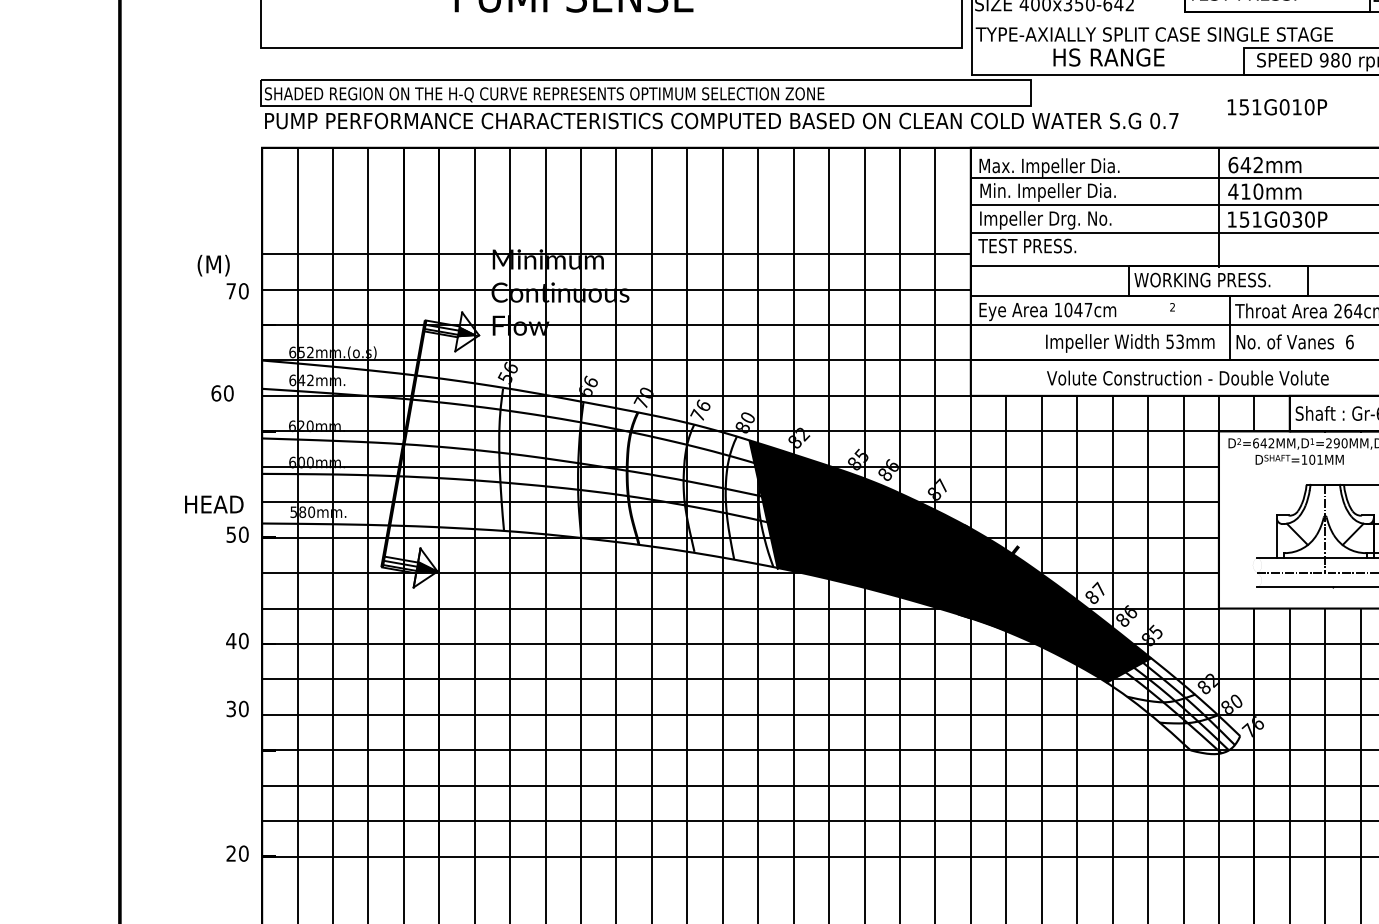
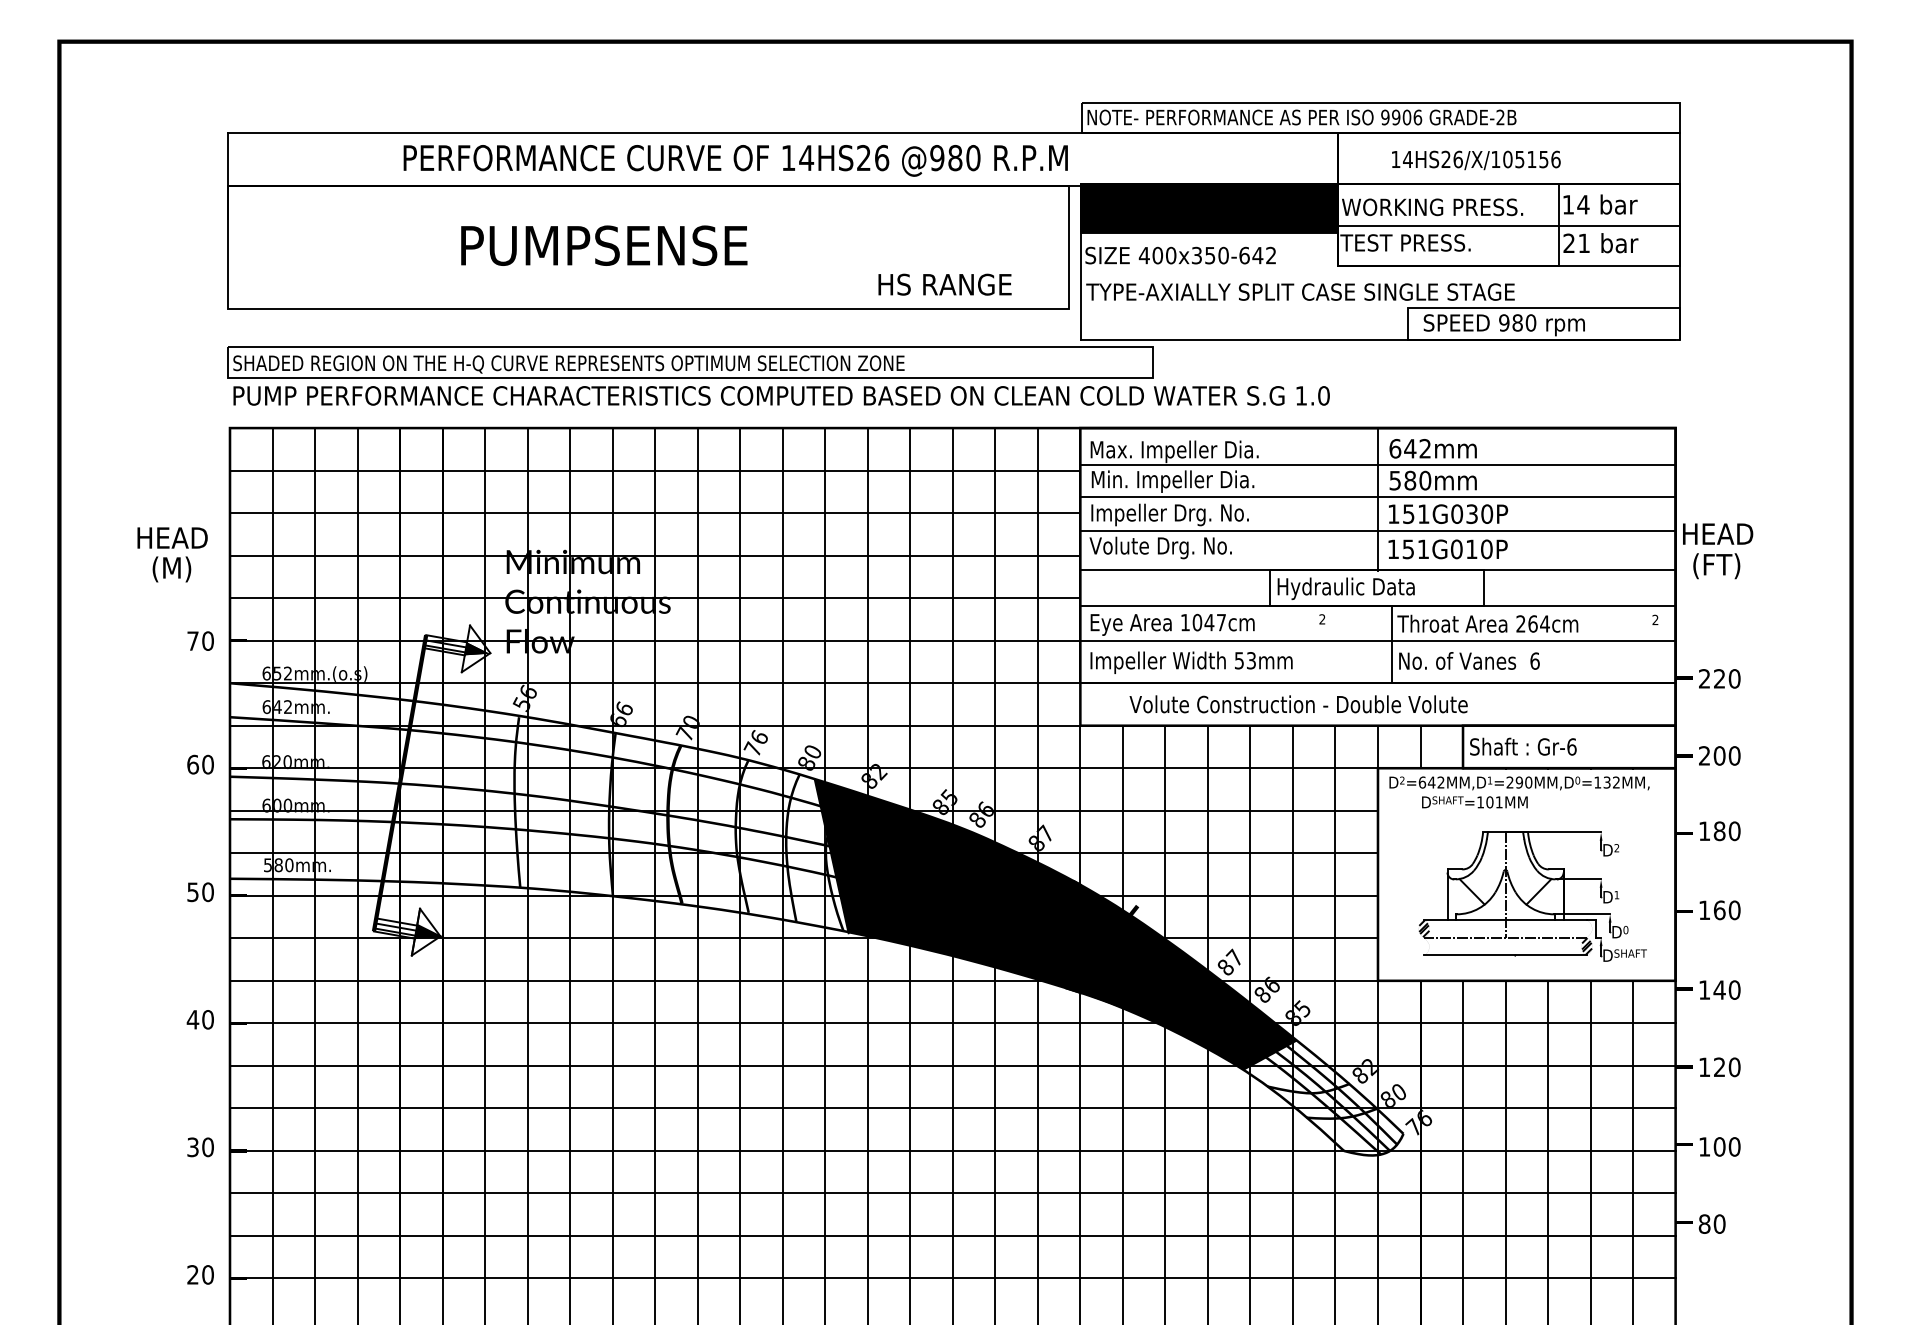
text: (1108, 57) -> (944, 284), moved
text: (1276, 107) -> (1447, 549), moved
text: (1164, 120) -> (1312, 395), 0.7 -> 1.0
line: (616, 183) -> (655, 470), added
text: (1239, 191) -> (1402, 480), 410mm -> 580mm
line: (616, 219) -> (655, 513), added
text: (1037, 247) -> (1160, 547), TEST PRESS. -> Volute Drg. No.
text: (1201, 281) -> (1357, 588), WORKING PRESS. -> Hydraulic Data
text: (237, 290) -> (200, 640), moved
text: (1130, 343) -> (1191, 662), moved
text: (1187, 378) -> (1298, 704), moved
text: (222, 393) -> (200, 764), moved
text: (214, 504) -> (172, 537), moved
hatch: (1257, 564) -> (1424, 928), added
text: (237, 709) -> (200, 1147), moved

